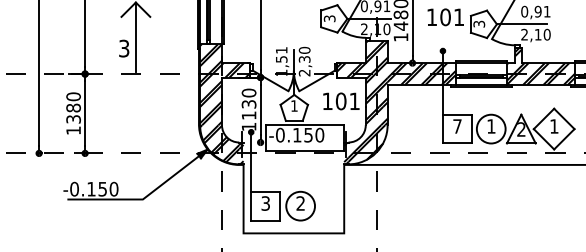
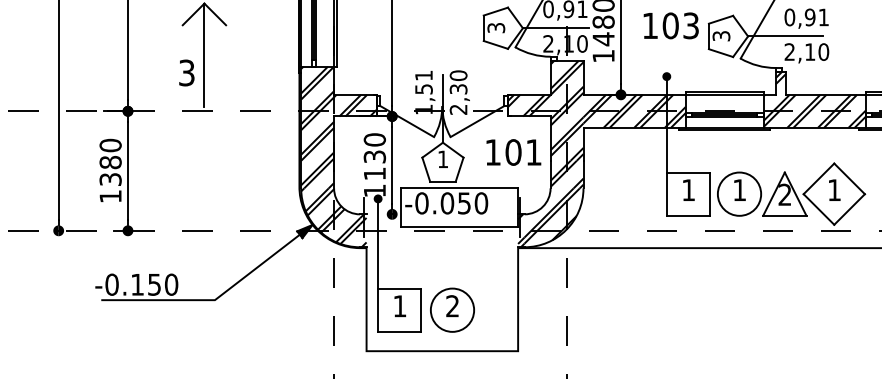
text: (459, 17) -> (691, 26), 101 -> 103
text: (457, 126) -> (688, 190), 7 -> 1
text: (296, 134) -> (446, 202), -0.150 -> -0.050
text: (265, 203) -> (399, 306), 3 -> 1

